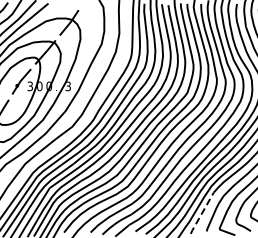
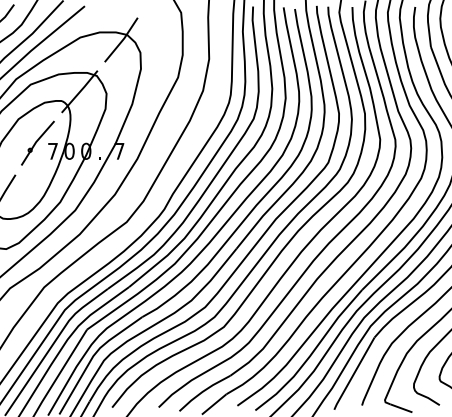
text: (29, 86) -> (51, 151), 3 -> 7
text: (67, 86) -> (118, 151), 3 -> 7
line: (202, 213) -> (354, 374), dashed -> solid

